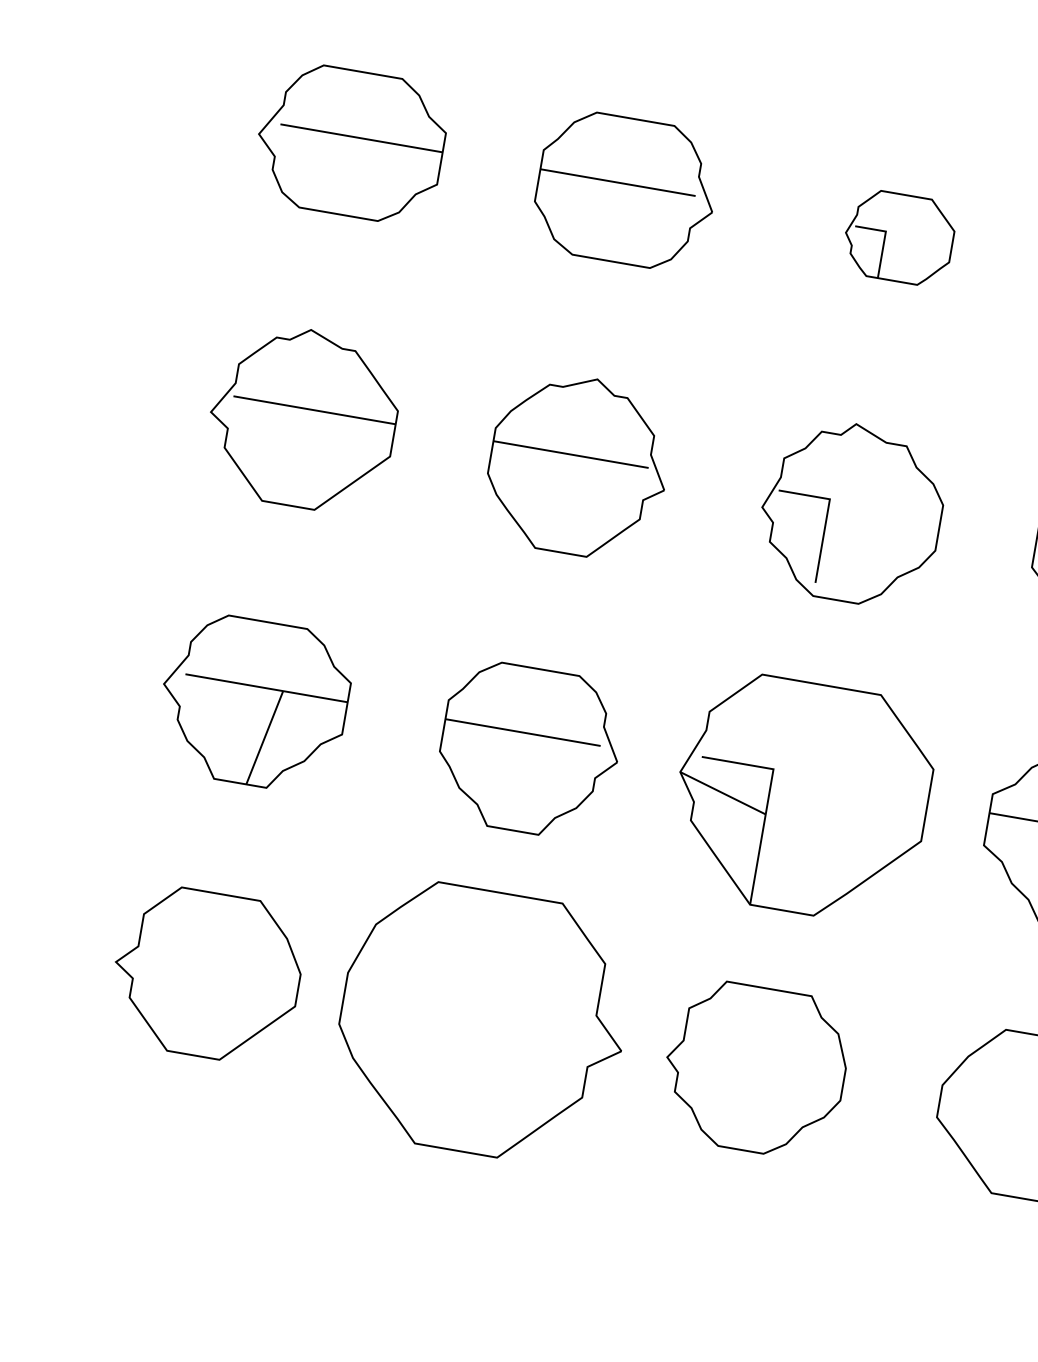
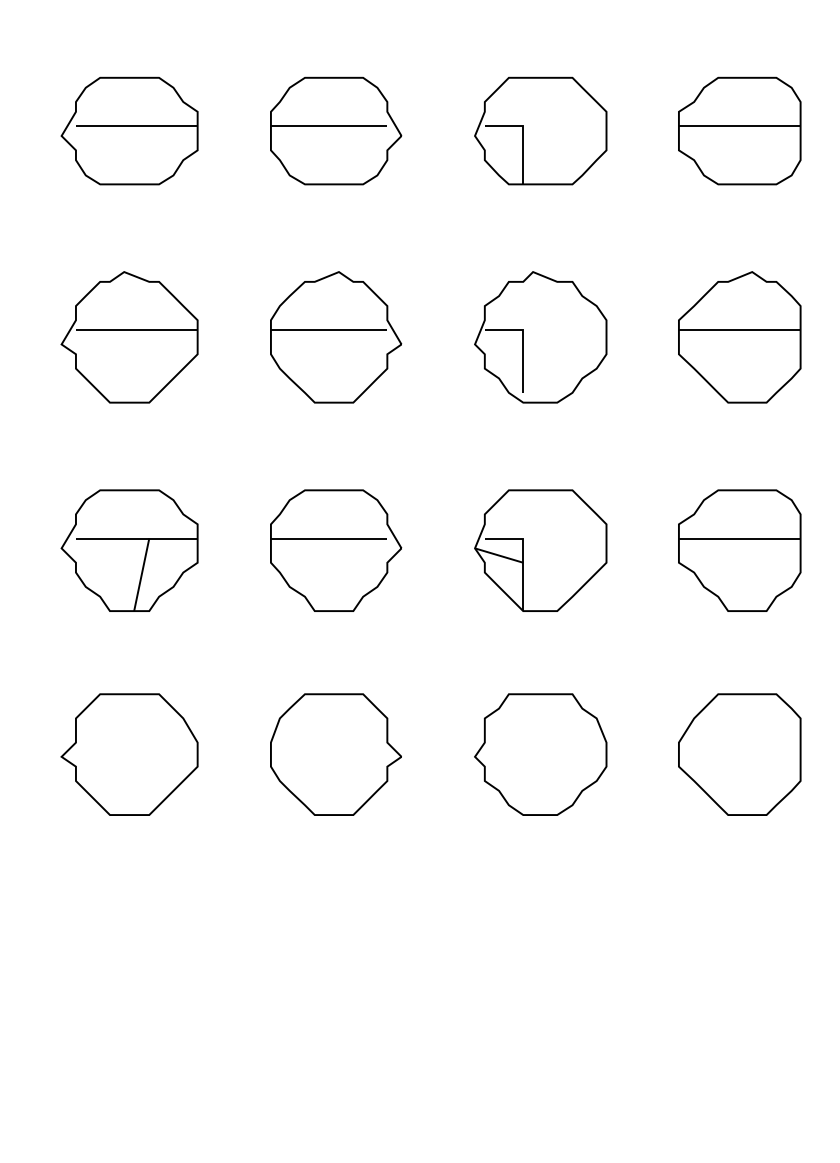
part: (898, 237) -> (540, 130), size x1.67
part: (802, 797) -> (540, 550), size x0.71
part: (481, 1021) -> (335, 754), size x0.62

